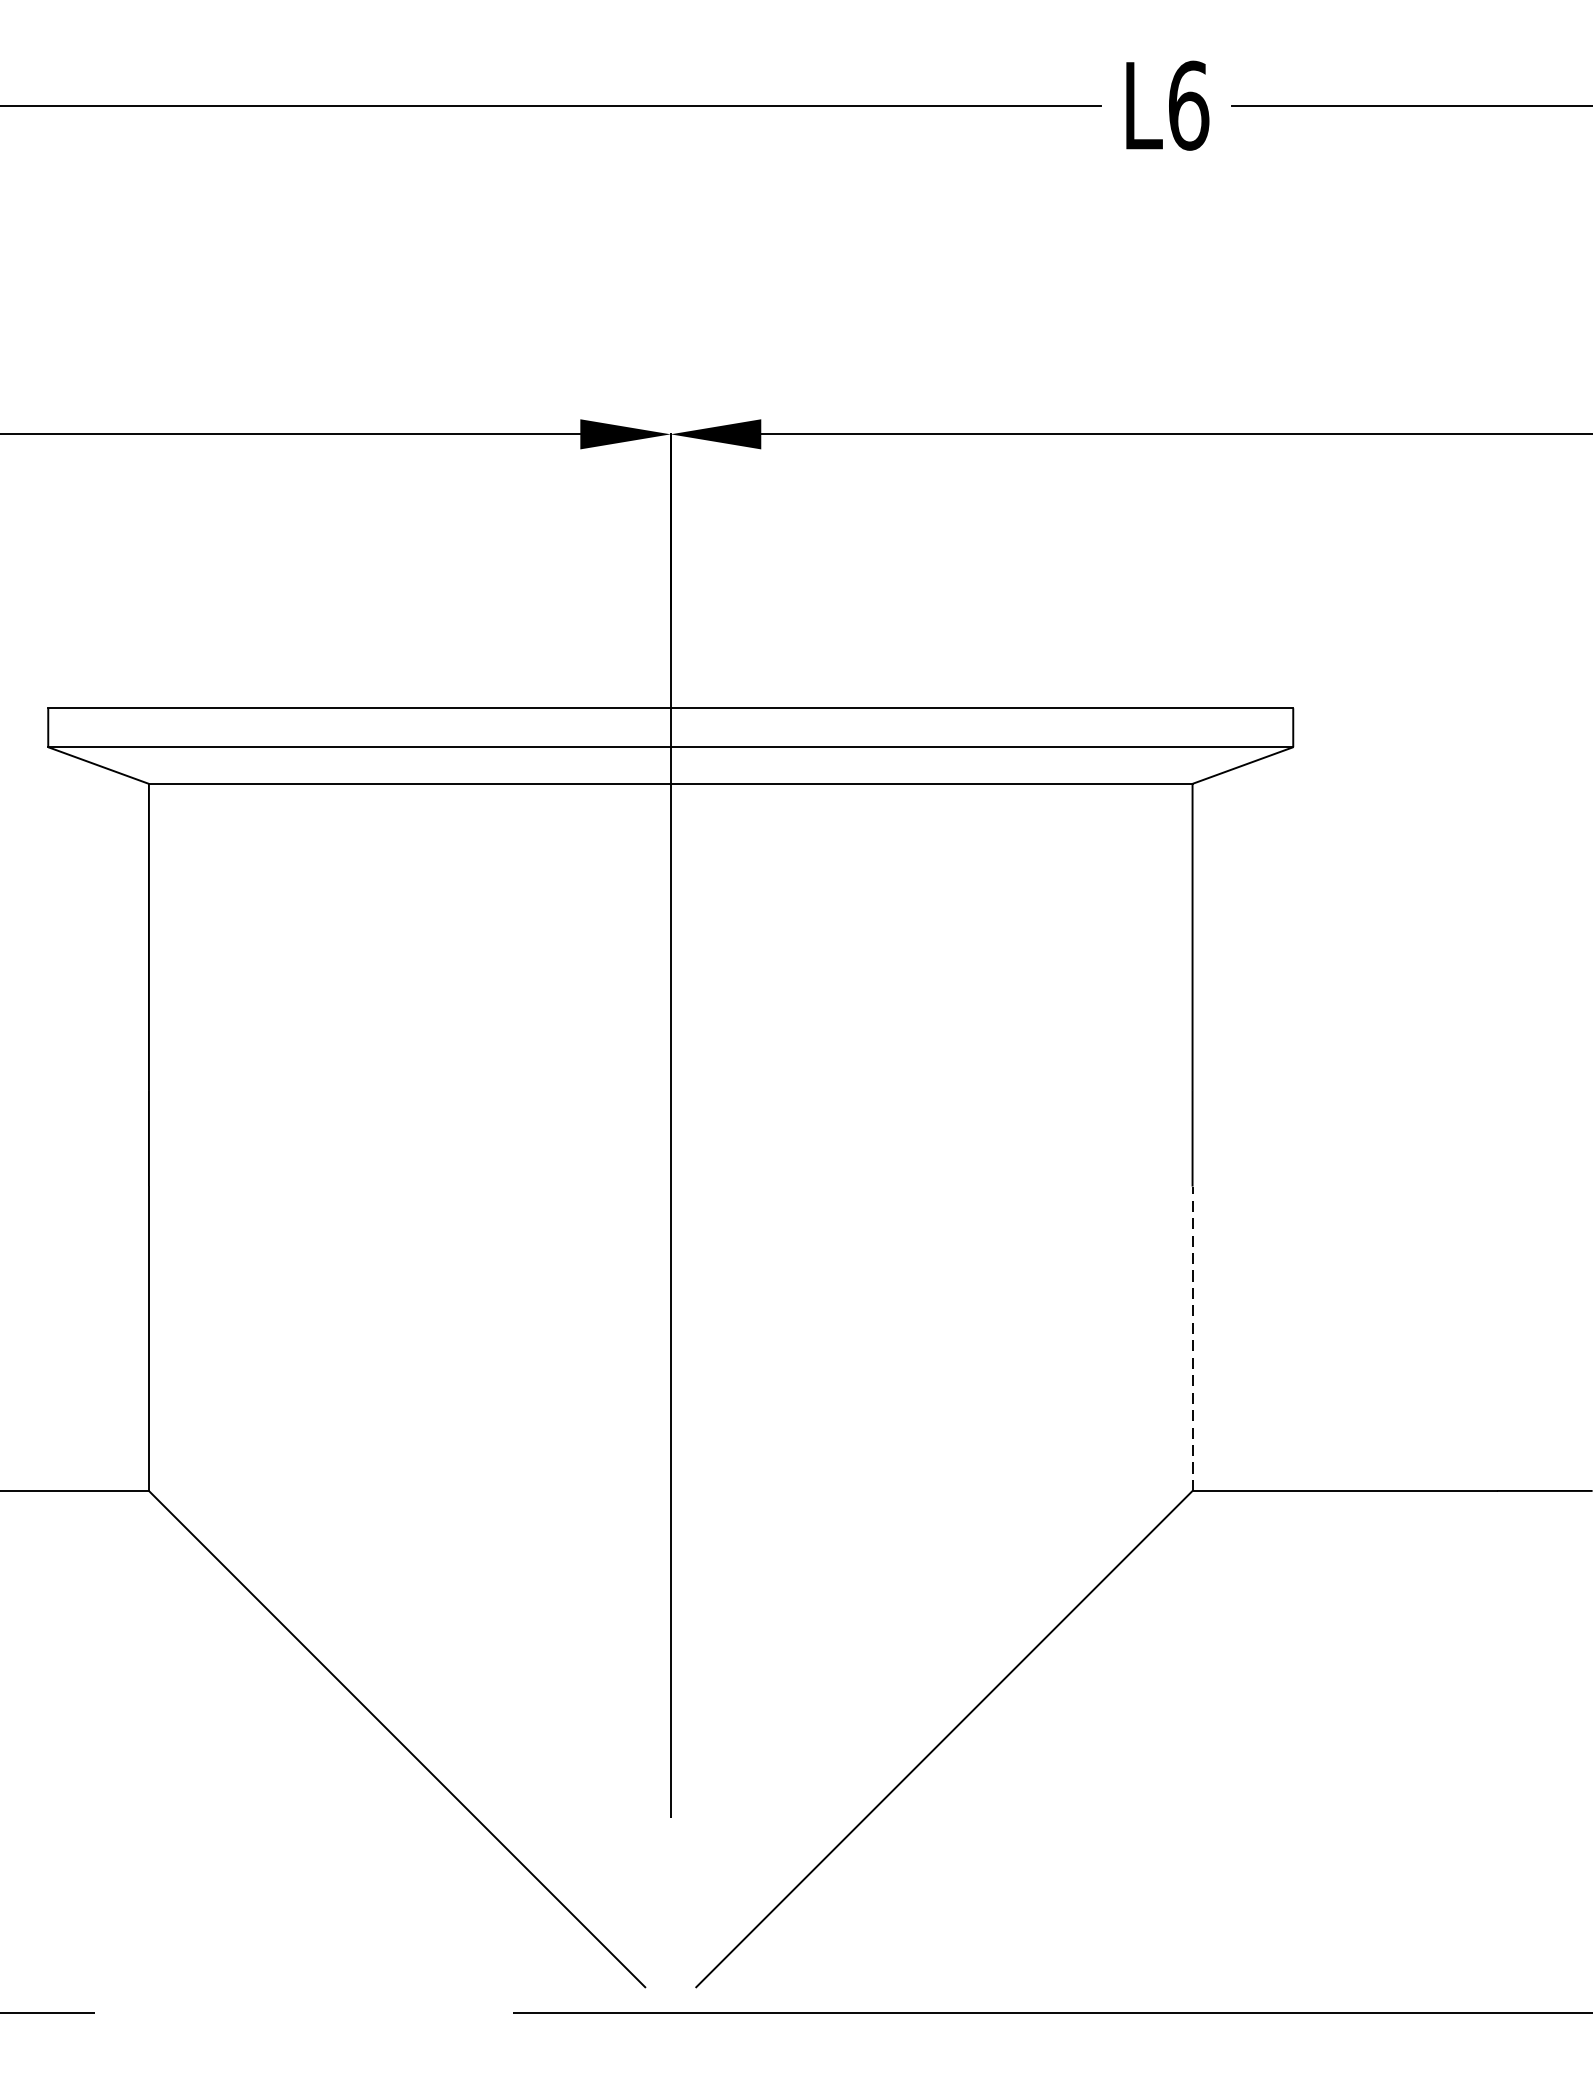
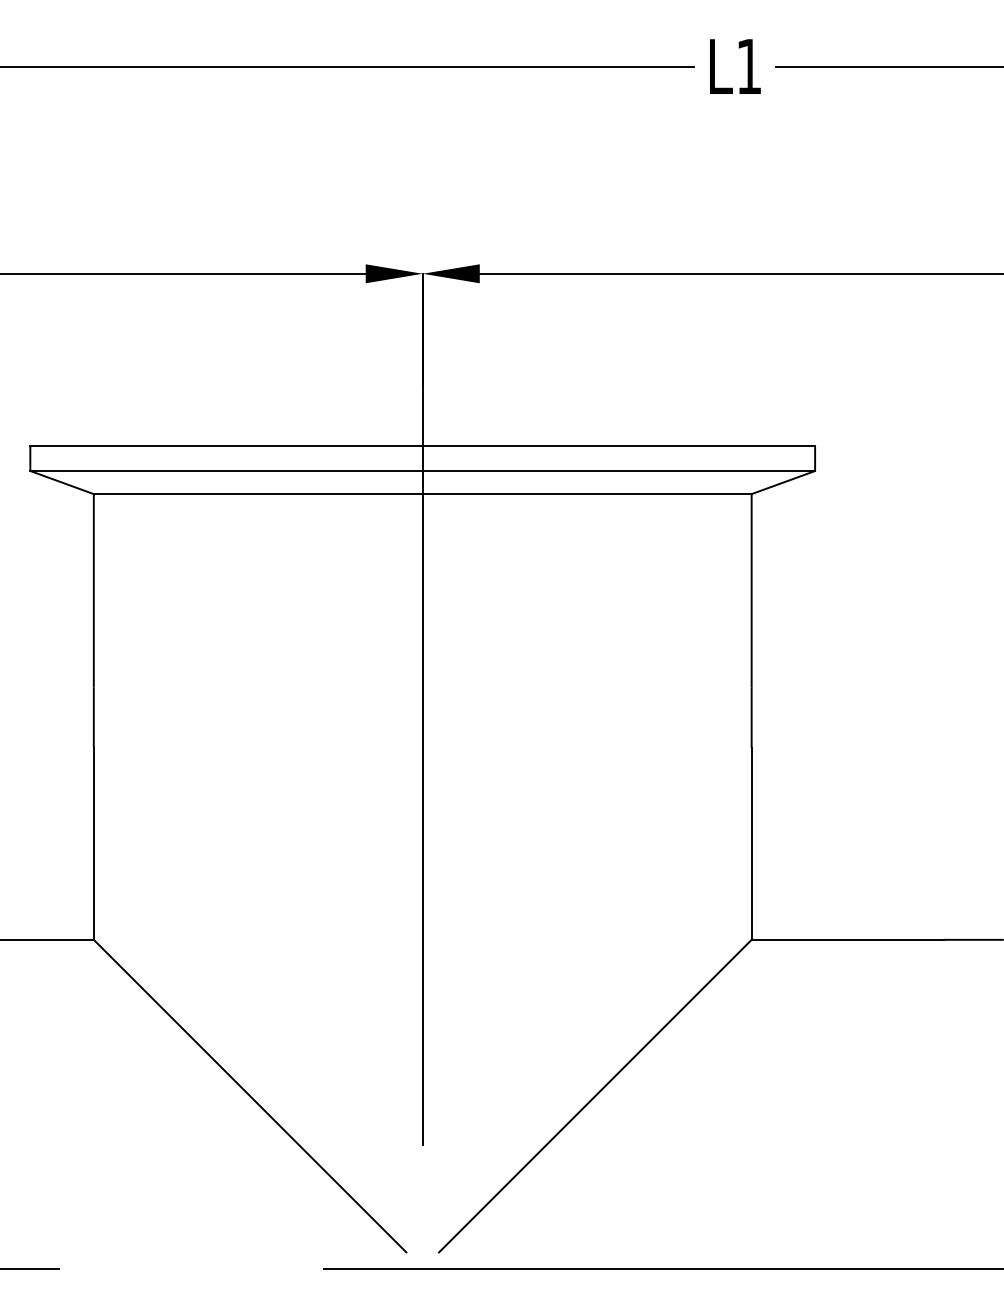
text: (1189, 105) -> (749, 66), L6 -> L1
line: (1192, 1338) -> (751, 843), dashed -> solid

